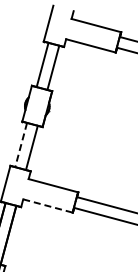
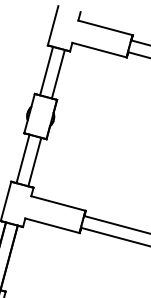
line: (21, 145) -> (23, 159), dashed -> solid
line: (48, 206) -> (53, 226), dashed -> solid

